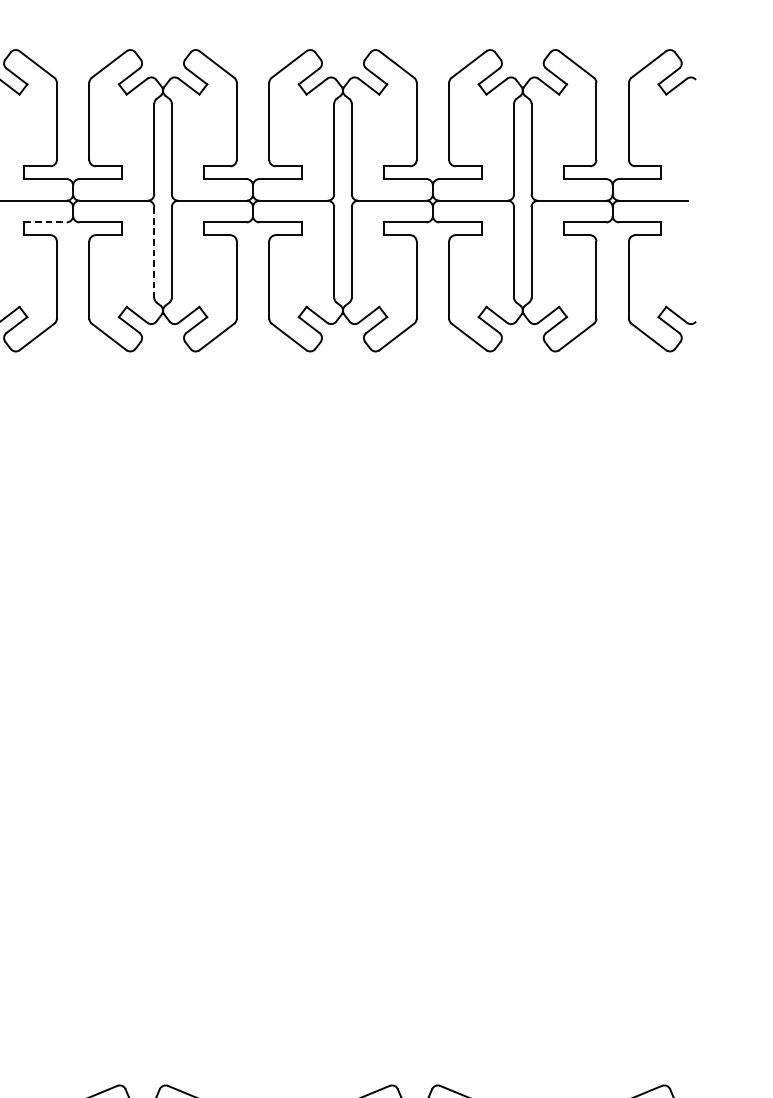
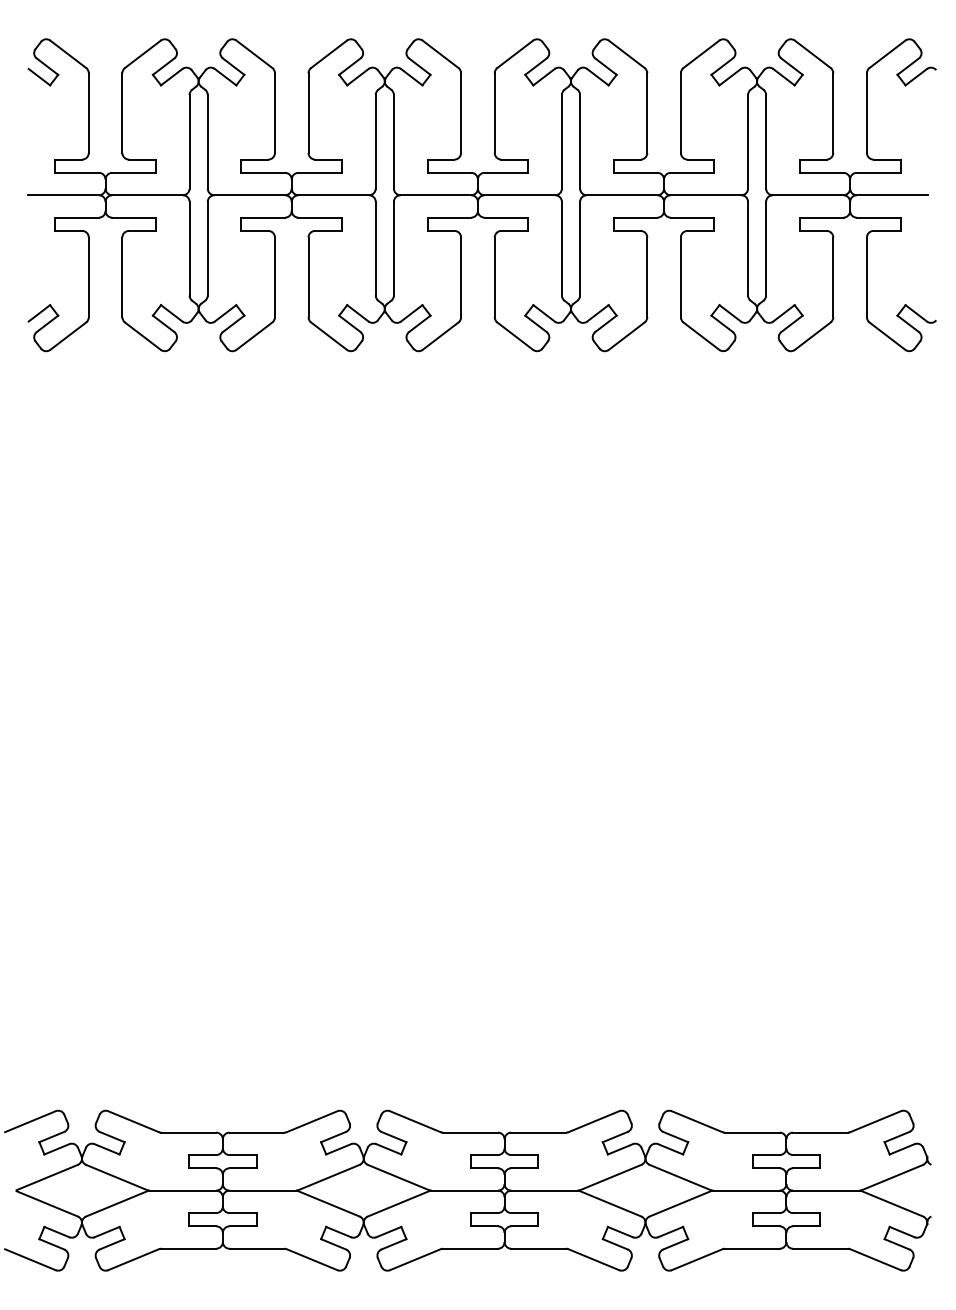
line: (45, 222) -> (263, 217), dashed -> solid
line: (154, 252) -> (375, 248), dashed -> solid

